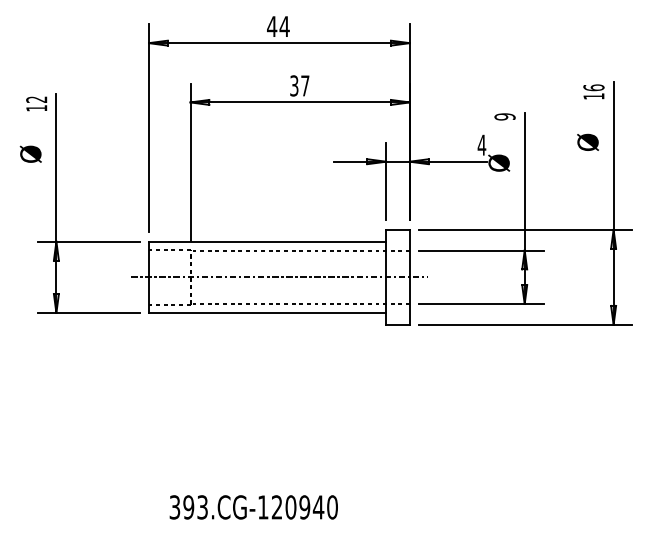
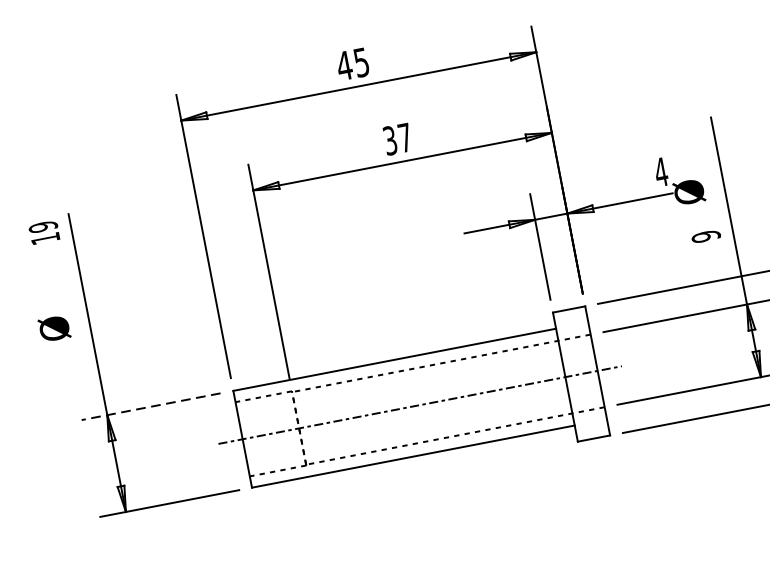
text: (284, 26) -> (361, 62), 44 -> 45
text: (36, 99) -> (42, 226), 12 -> 19
text: (504, 116) -> (705, 236), moved
text: (30, 153) -> (53, 327), moved
line: (88, 241) -> (150, 406), solid -> dashed

